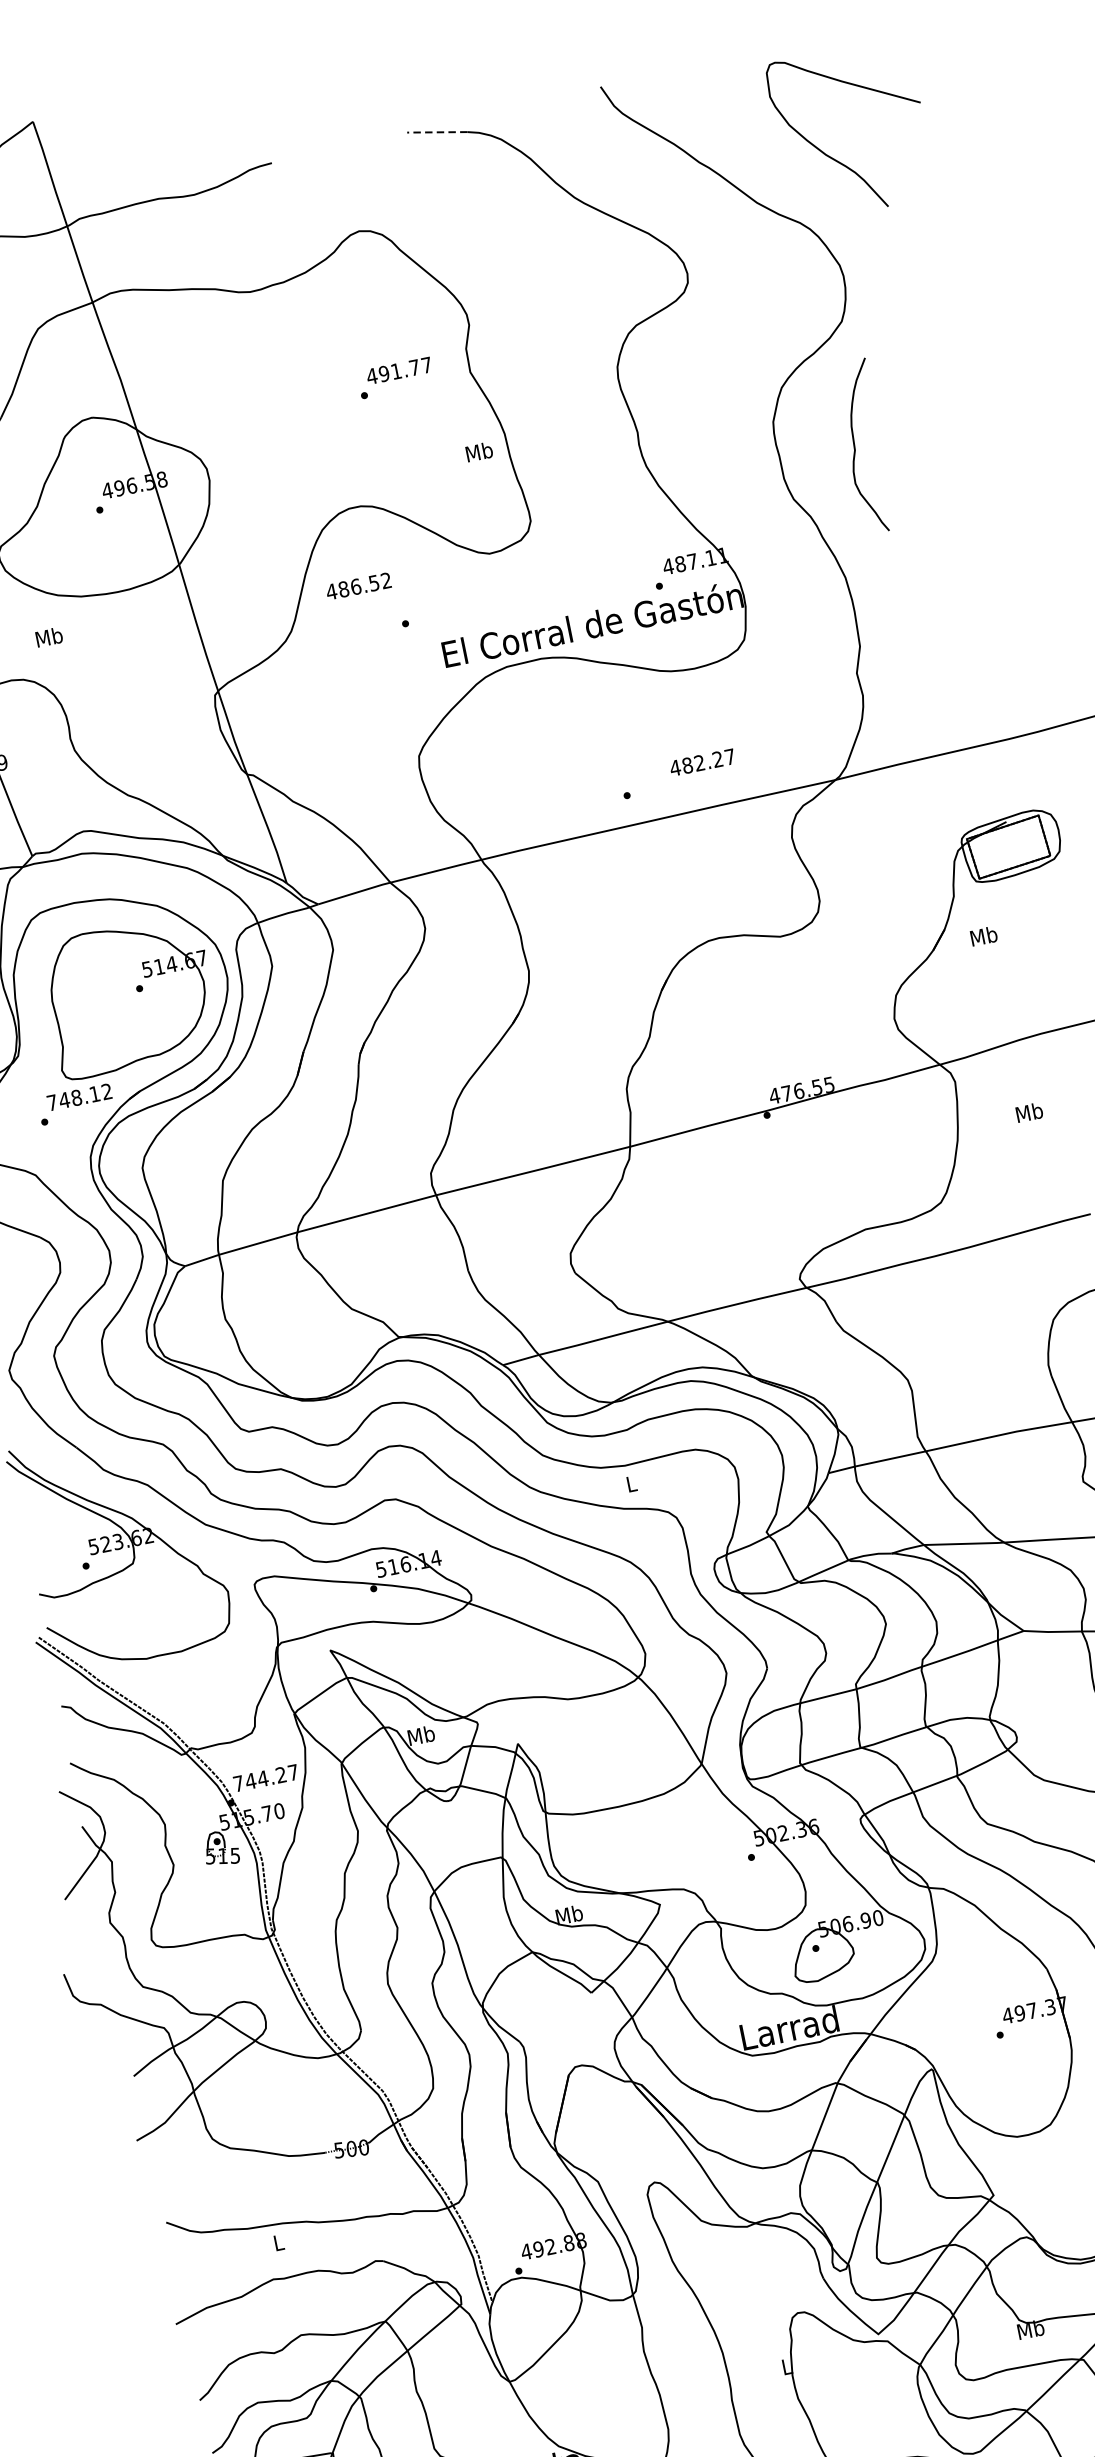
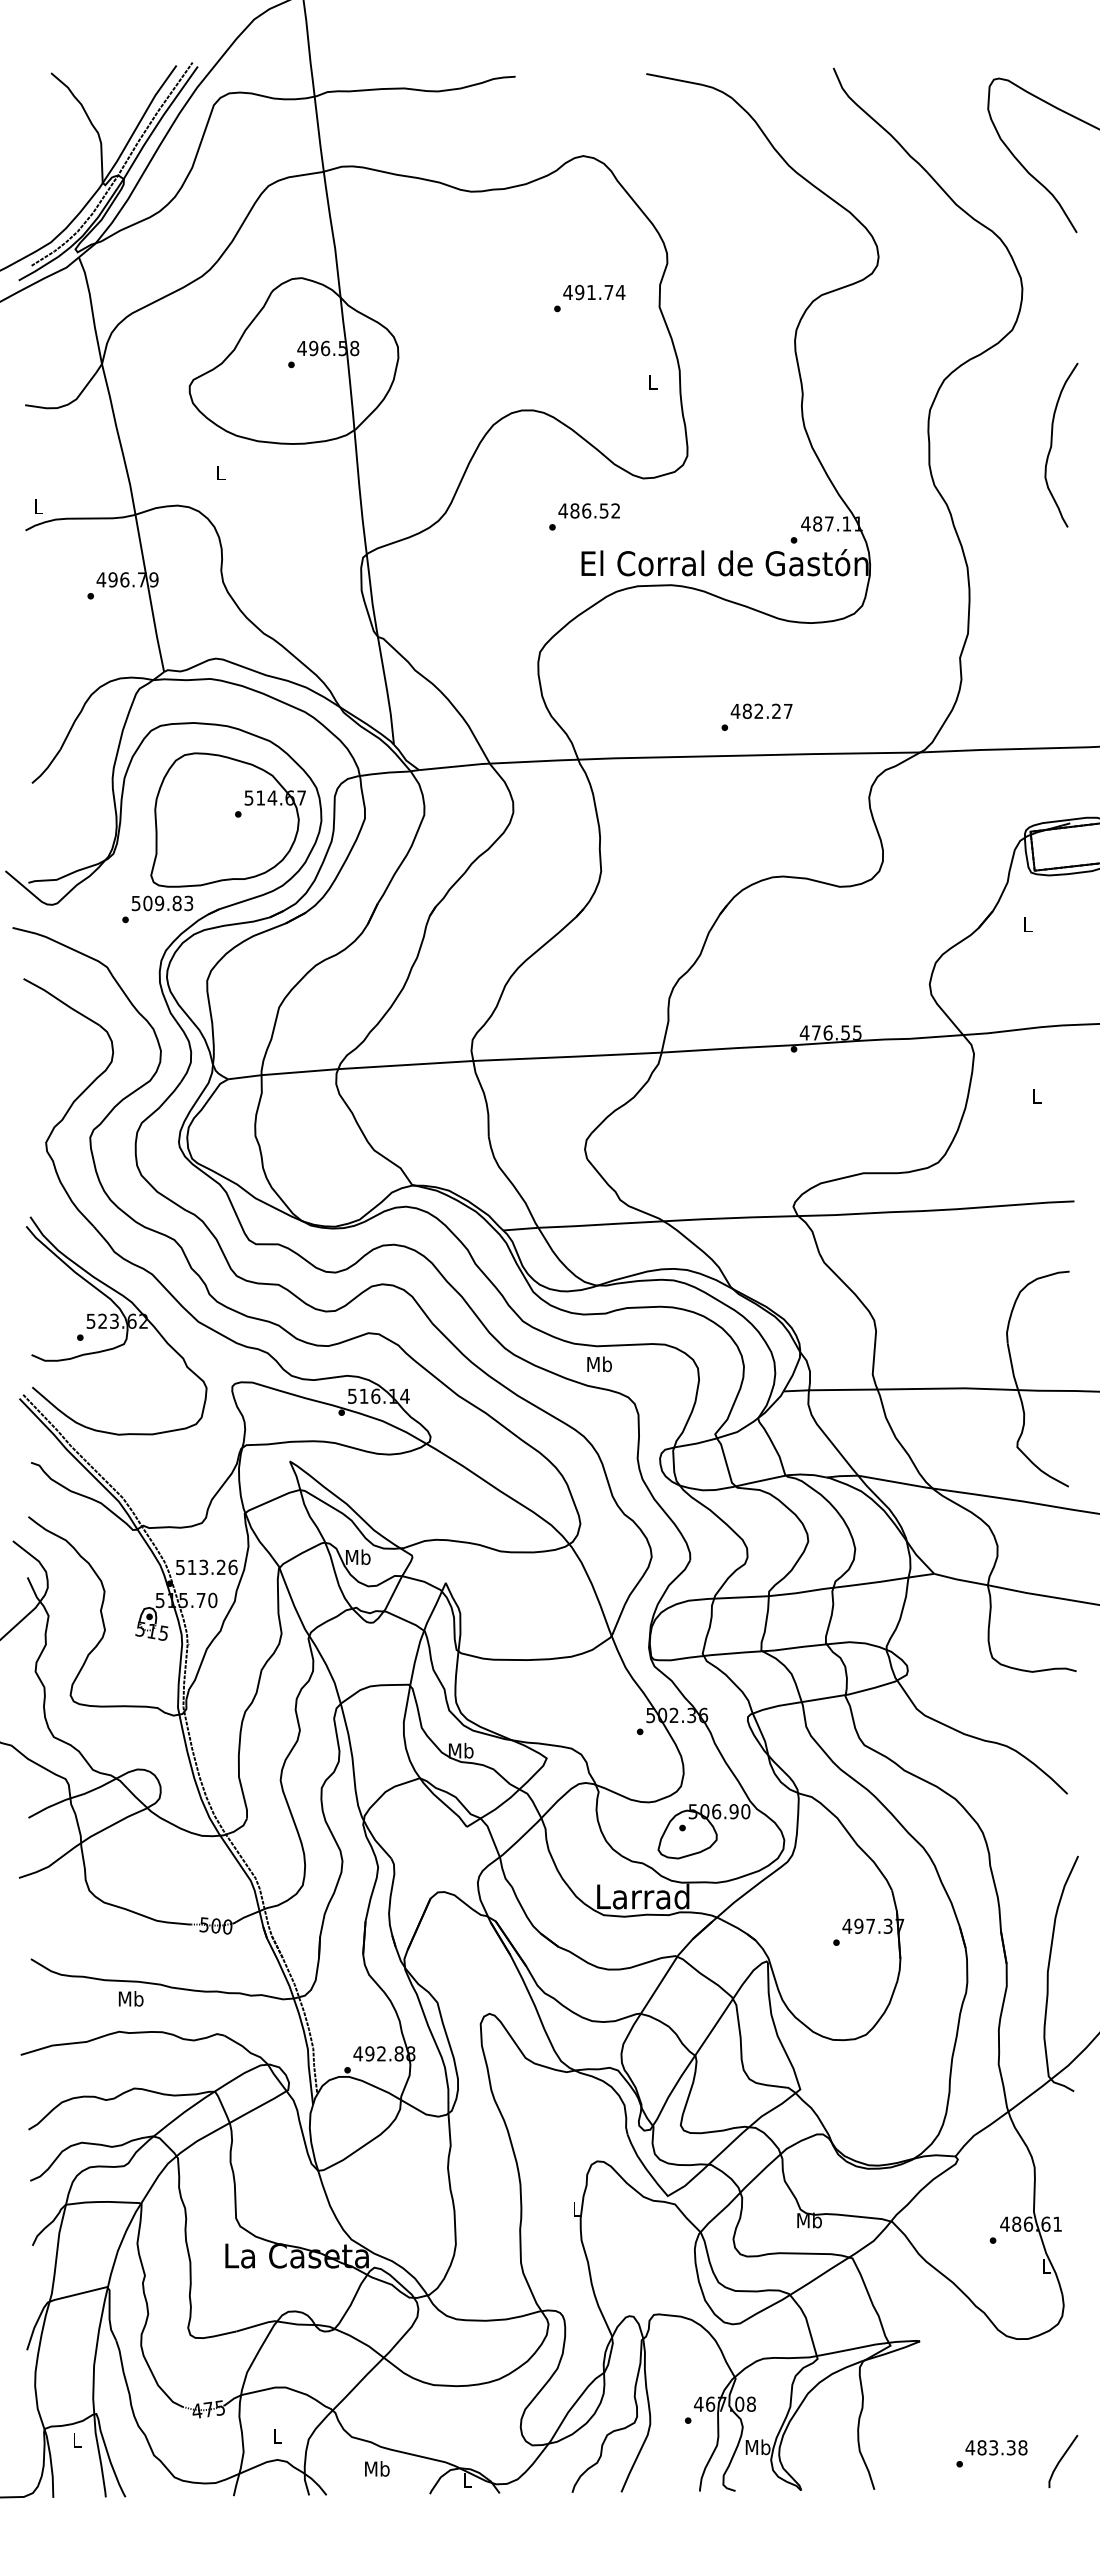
line: (436, 132) -> (673, 79), dashed -> solid
text: (426, 365) -> (620, 292), 491.77 -> 491.74
curve: (855, 447) -> (1052, 444), moved
text: (478, 452) -> (652, 382), Mb -> L
text: (357, 586) -> (588, 510), moved
text: (48, 636) -> (220, 472), Mb -> L
text: (702, 761) -> (761, 710), moved
text: (983, 936) -> (1027, 924), Mb -> L
text: (79, 1097) -> (162, 903), 748.12 -> 509.83
text: (1028, 1112) -> (1036, 1095), Mb -> L
text: (631, 1484) -> (599, 1364), L -> Mb
text: (265, 1778) -> (206, 1567), 744.27 -> 513.26
text: (278, 2242) -> (130, 1998), L -> Mb

